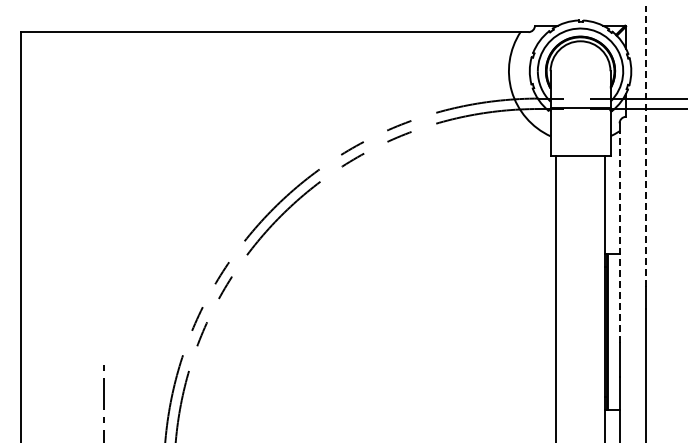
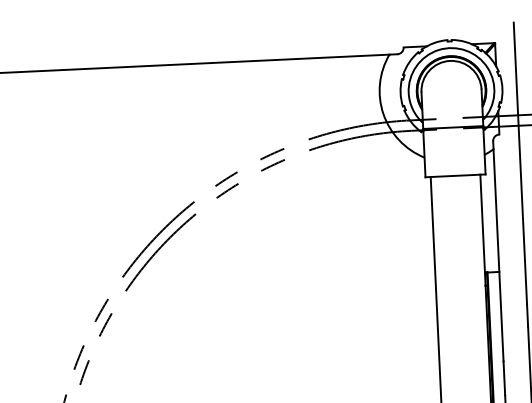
line: (645, 146) -> (520, 163), dashed -> solid
line: (619, 237) -> (498, 255), dashed -> solid

